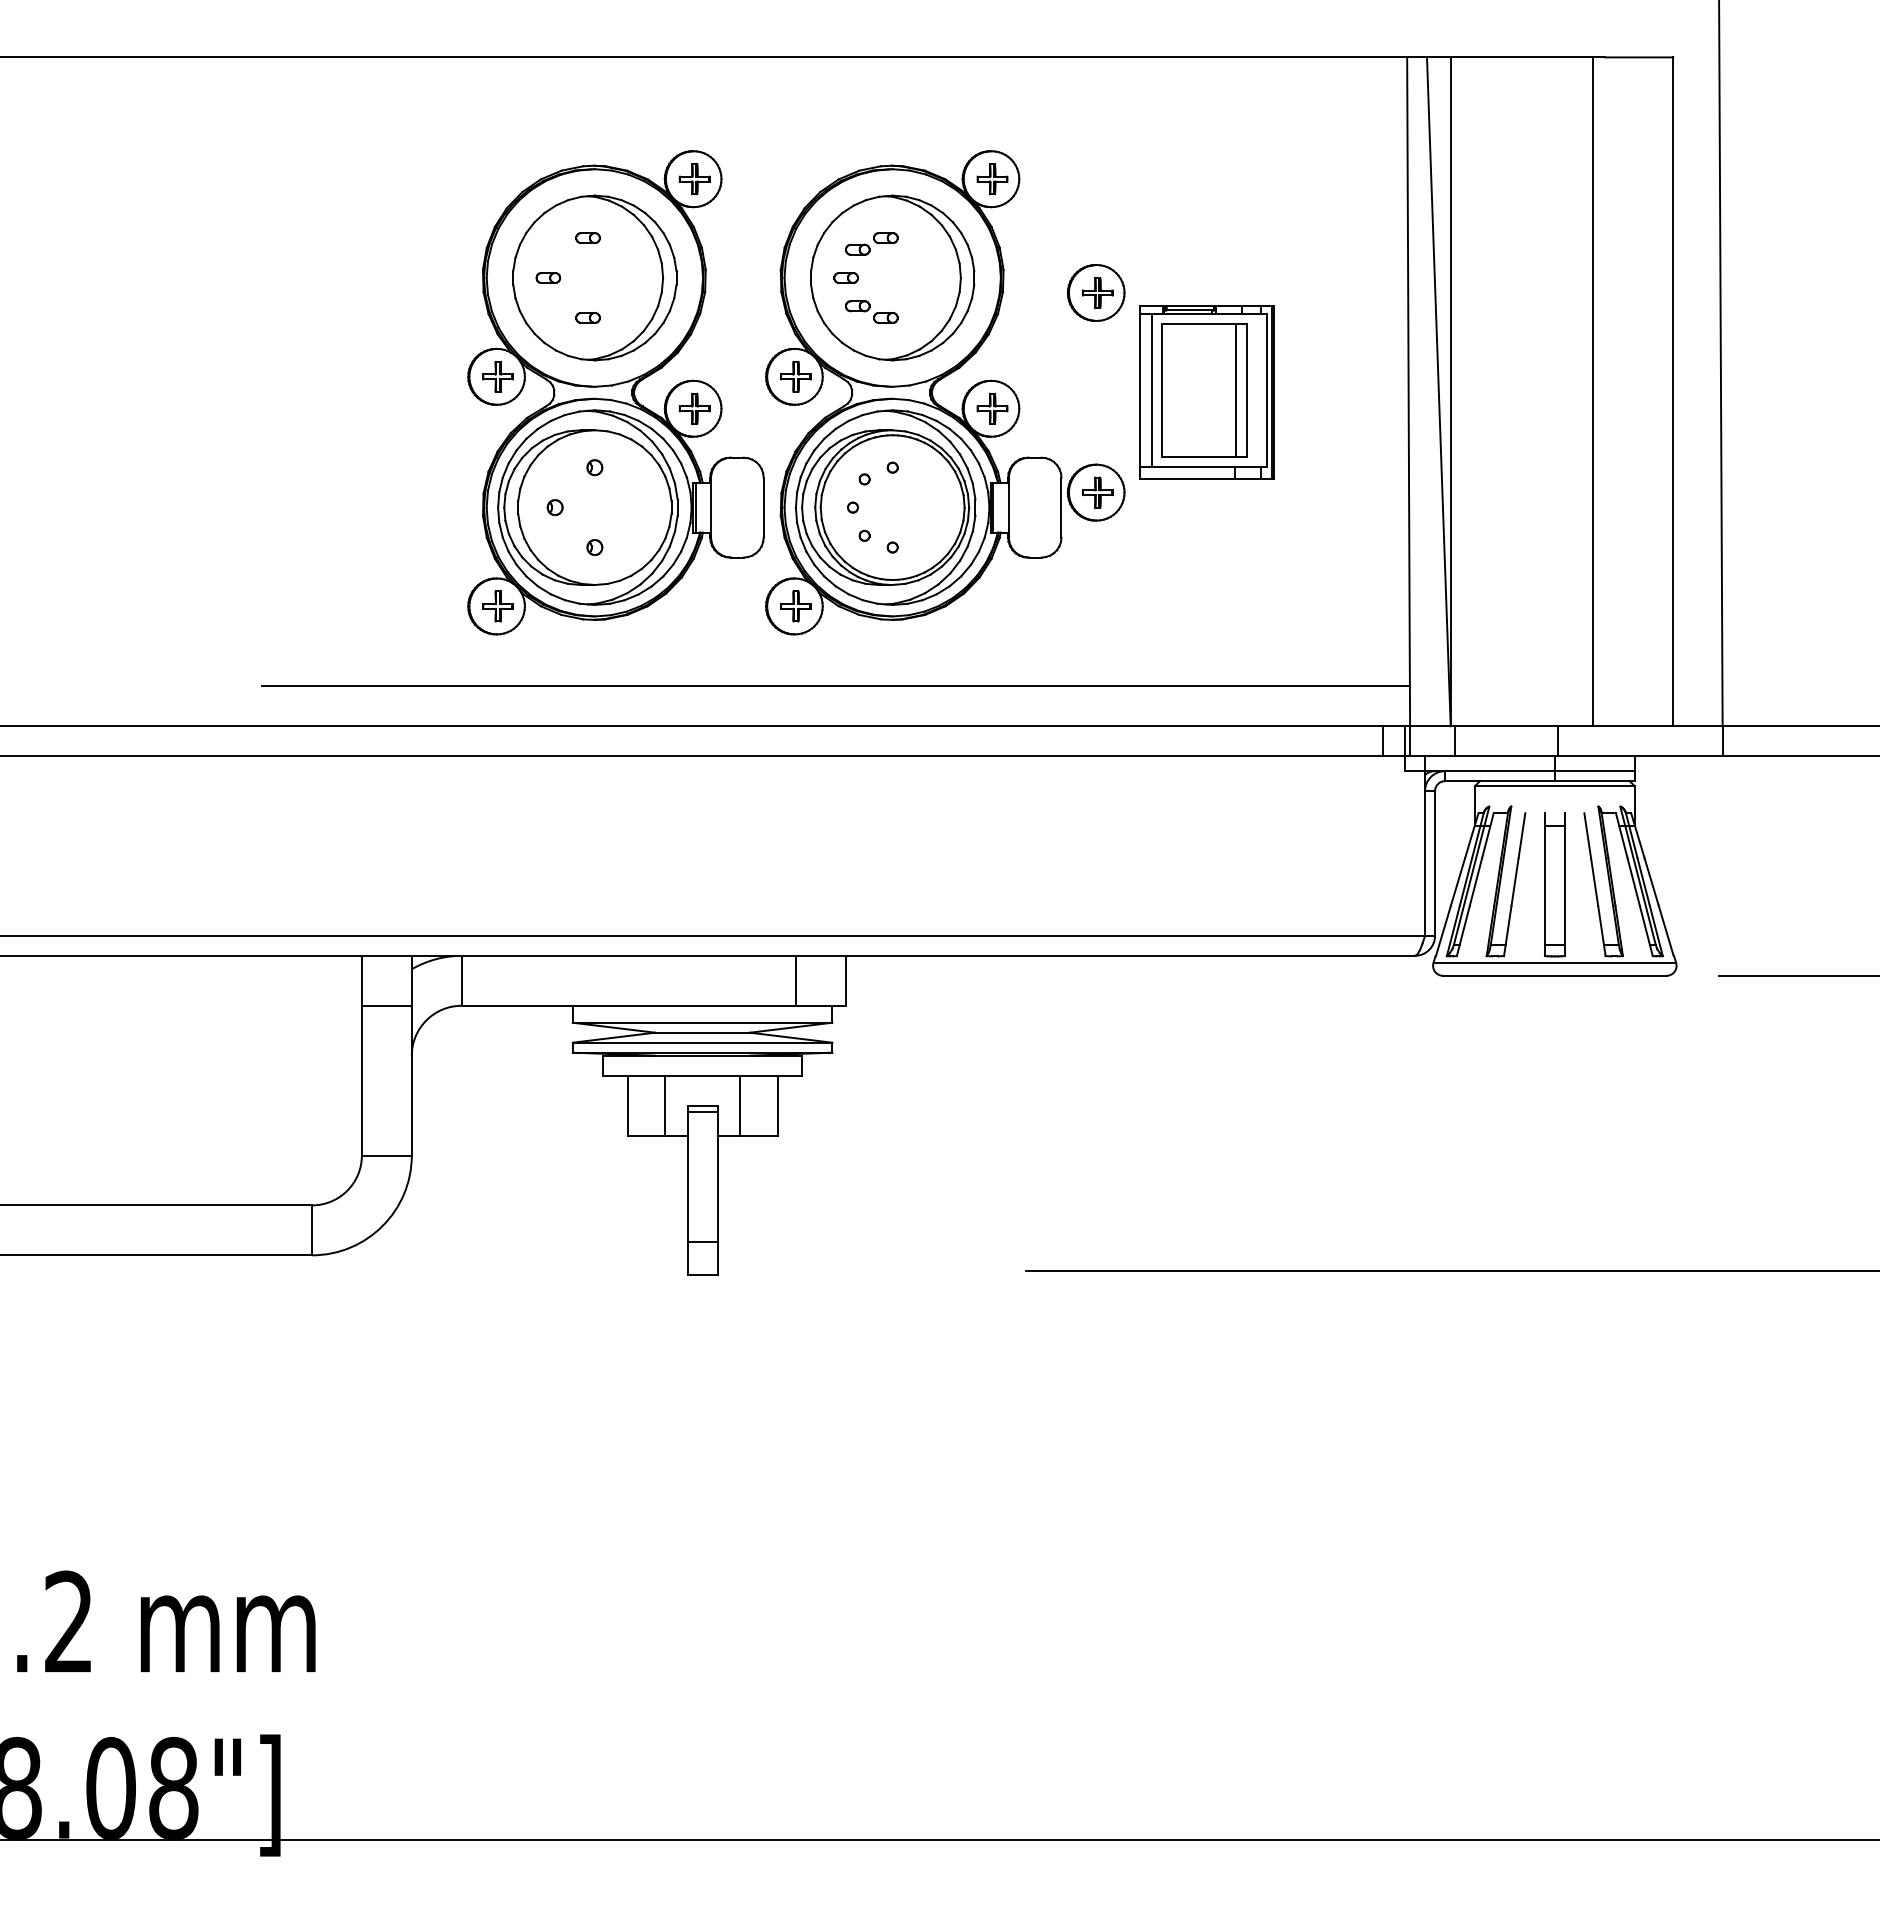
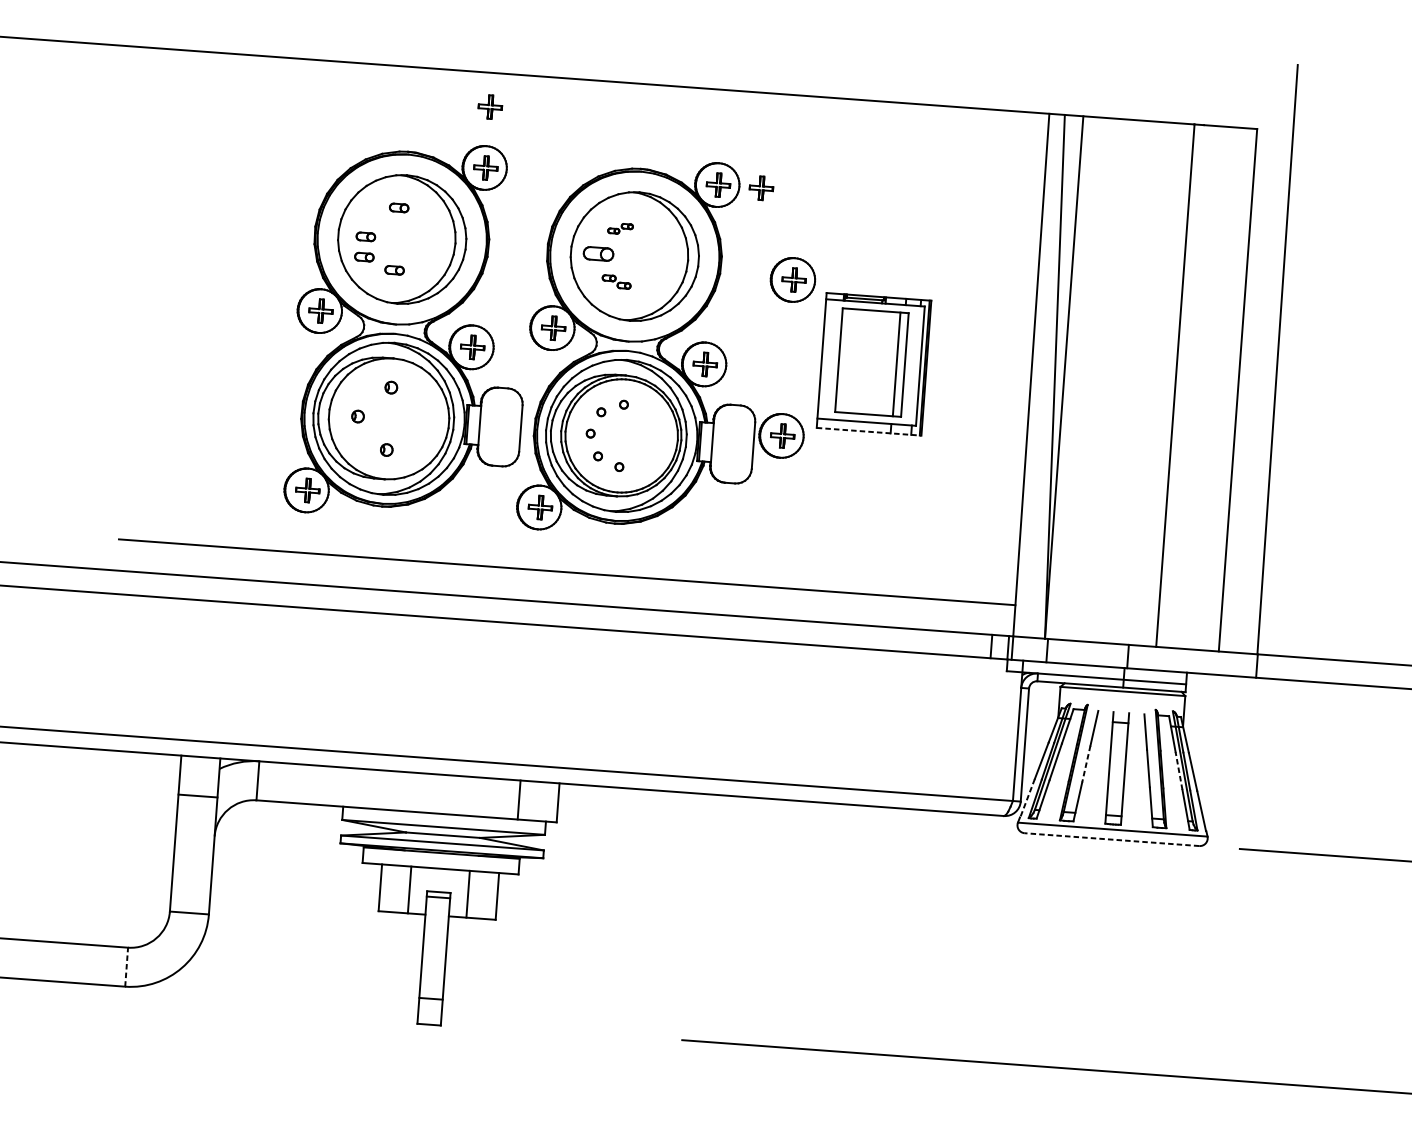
part: (694, 101) -> (490, 107), added
part: (1047, 179) -> (761, 188), added
part: (871, 243) -> (620, 228), size x0.6
part: (845, 277) -> (598, 253), size x1.6
part: (548, 303) -> (364, 256), added
part: (871, 311) -> (616, 281), size x0.7
line: (1152, 390) -> (831, 359), removed
line: (1207, 479) -> (869, 432), solid -> dashed
line: (1514, 882) -> (1085, 764), solid -> dashed
line: (1633, 882) -> (1178, 771), solid -> dashed
line: (1443, 931) -> (1027, 798), solid -> dashed
line: (1554, 975) -> (1111, 839), solid -> dashed
line: (312, 1230) -> (127, 967), solid -> dashed

